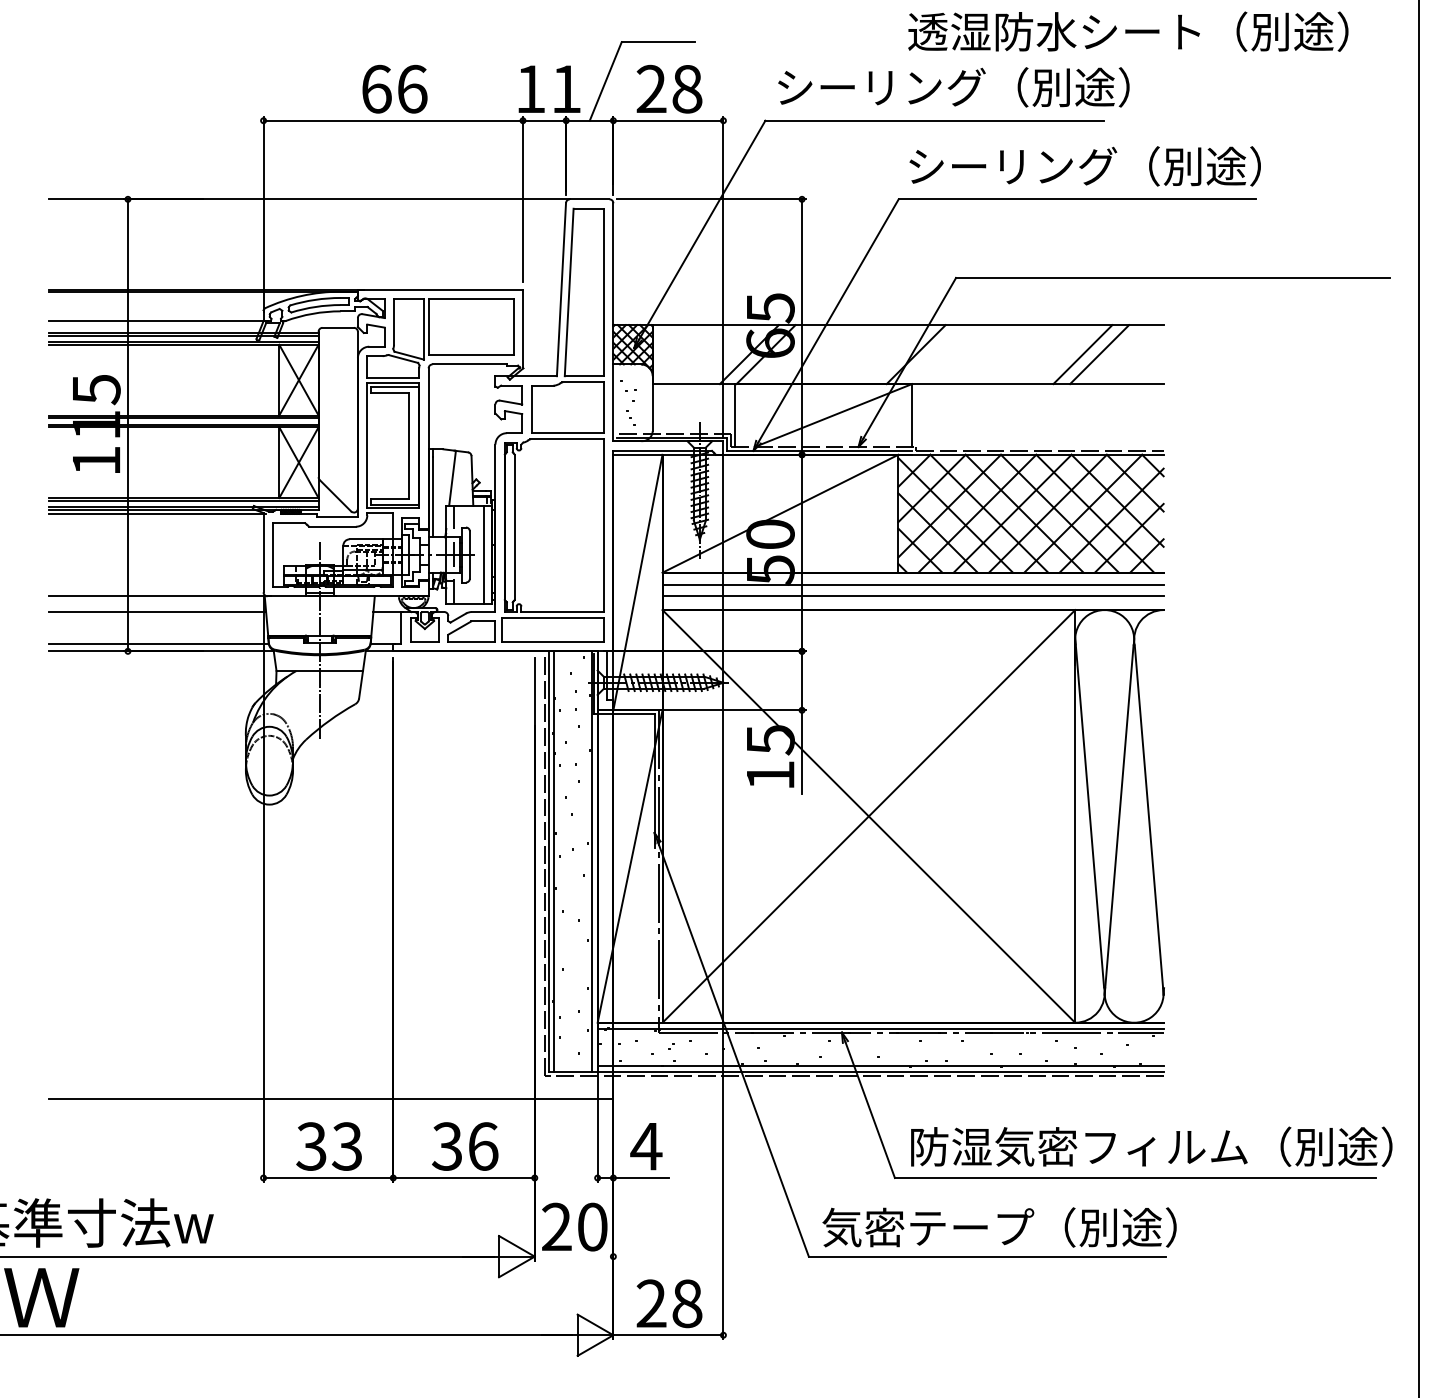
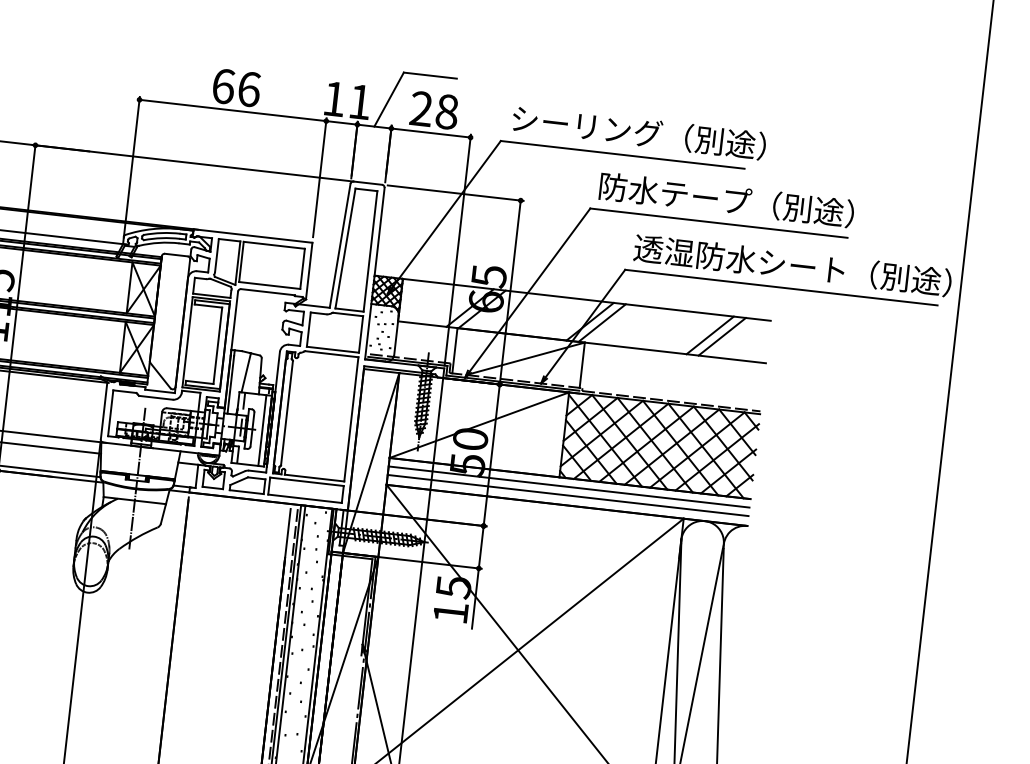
text: (1128, 31) -> (793, 265), moved
text: (1013, 166) -> (675, 194), シーリング（別途） -> 防水テープ（別途）
line: (932, 354) -> (601, 323), added

